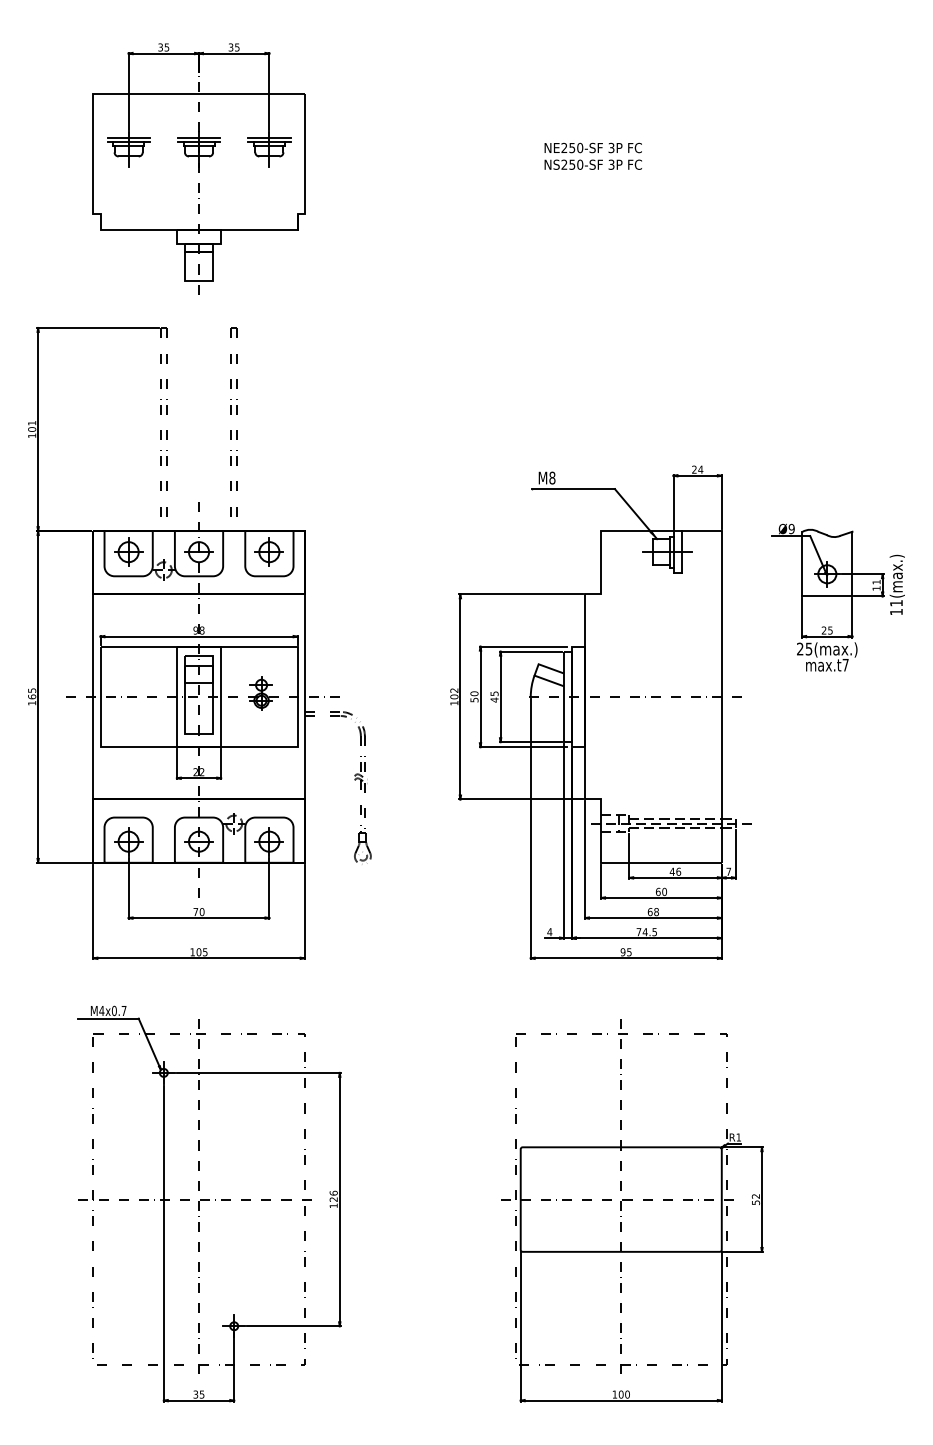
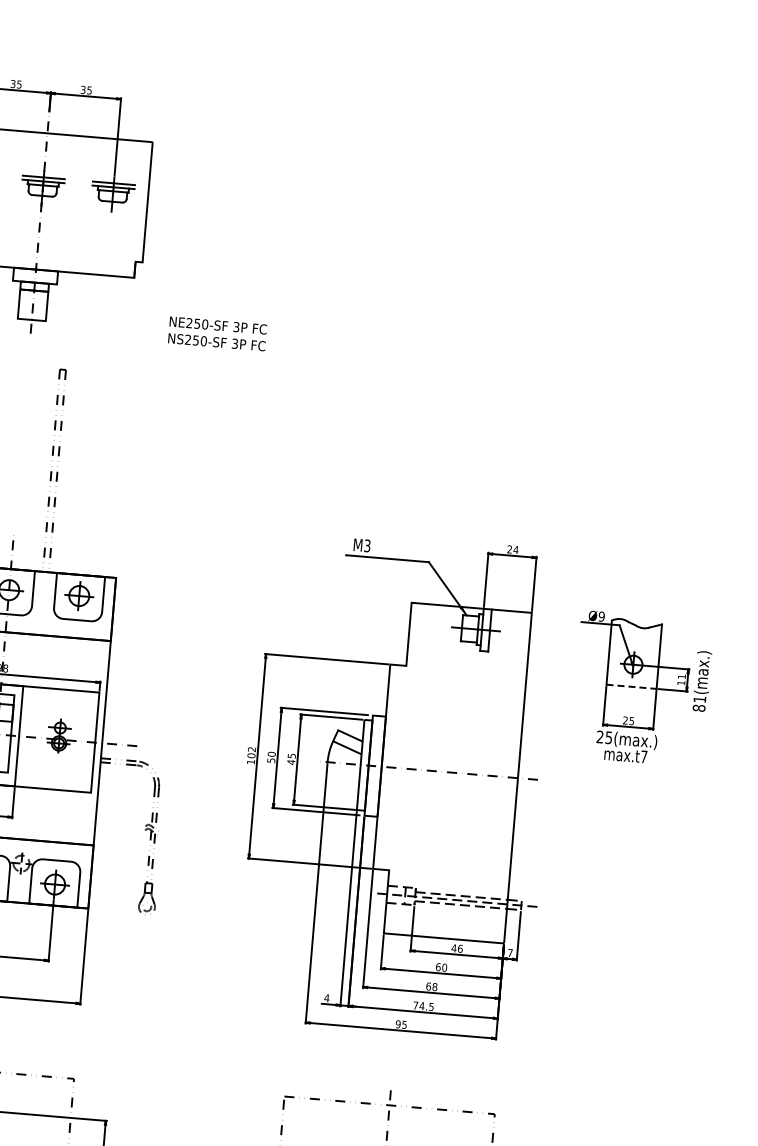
text: (592, 155) -> (216, 332), moved
text: (552, 477) -> (367, 545), M8 -> M3
line: (827, 596) -> (631, 686), solid -> dashed
text: (896, 611) -> (699, 707), 11(max.) -> 81(max.)

